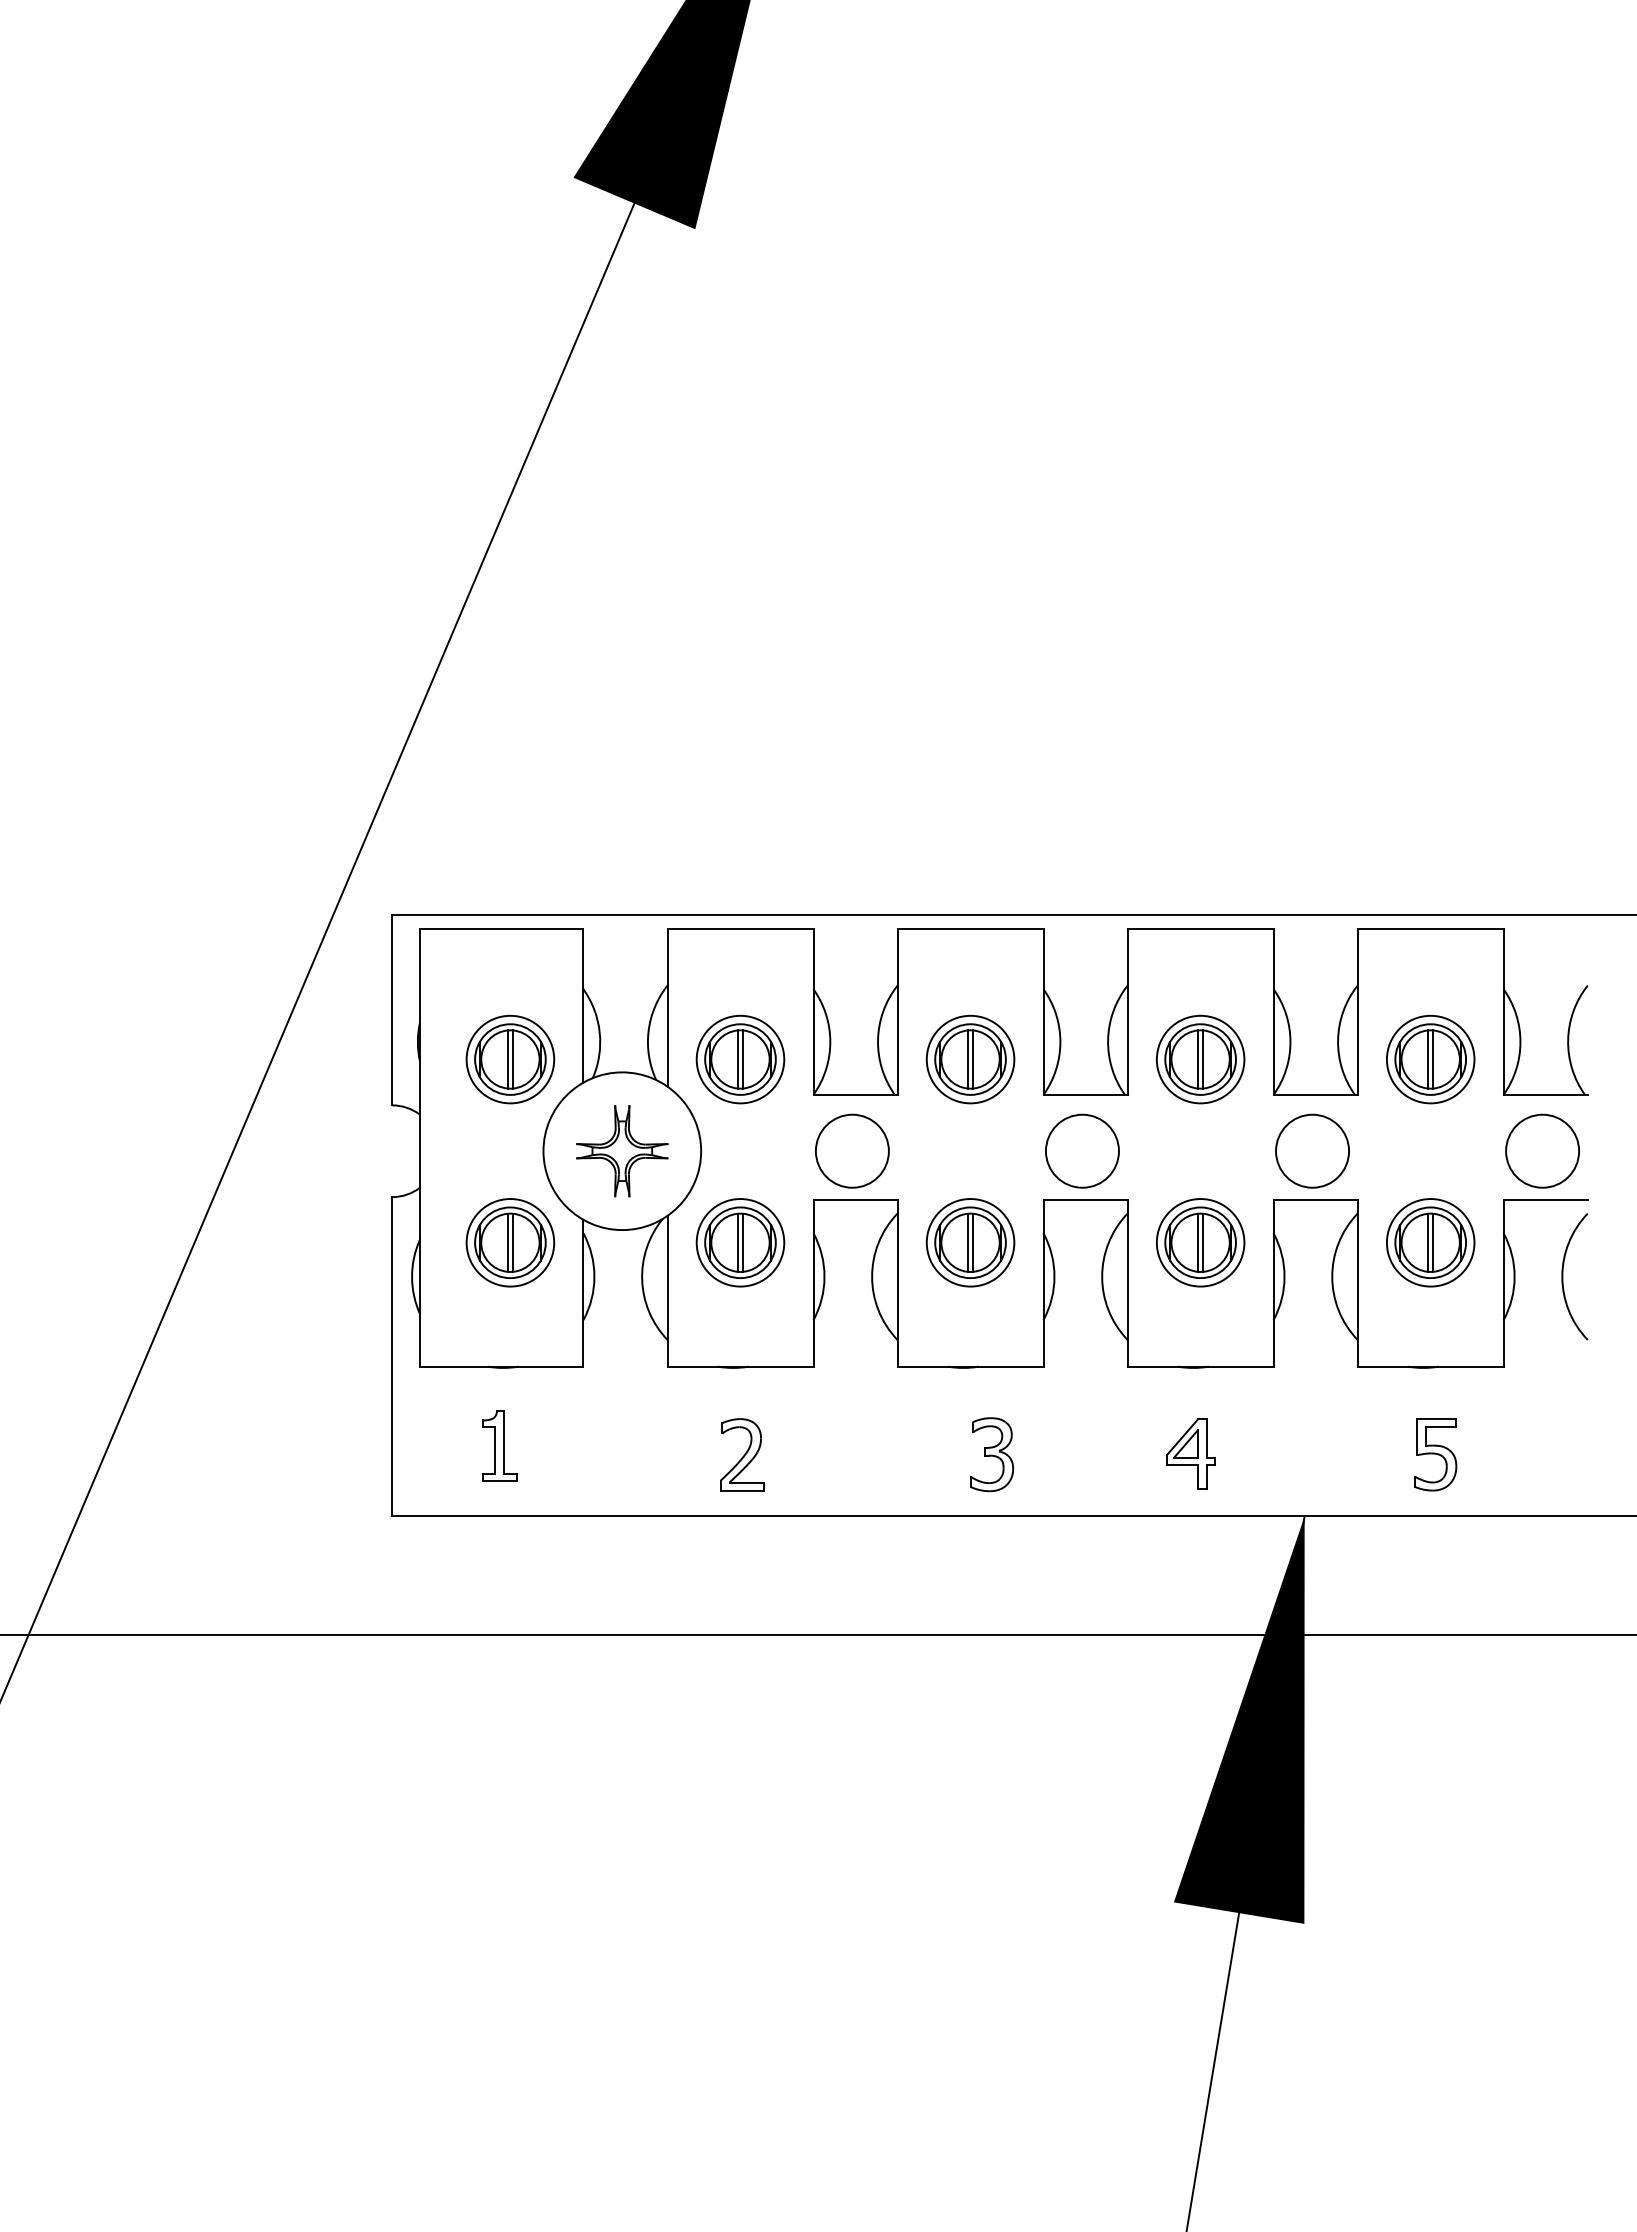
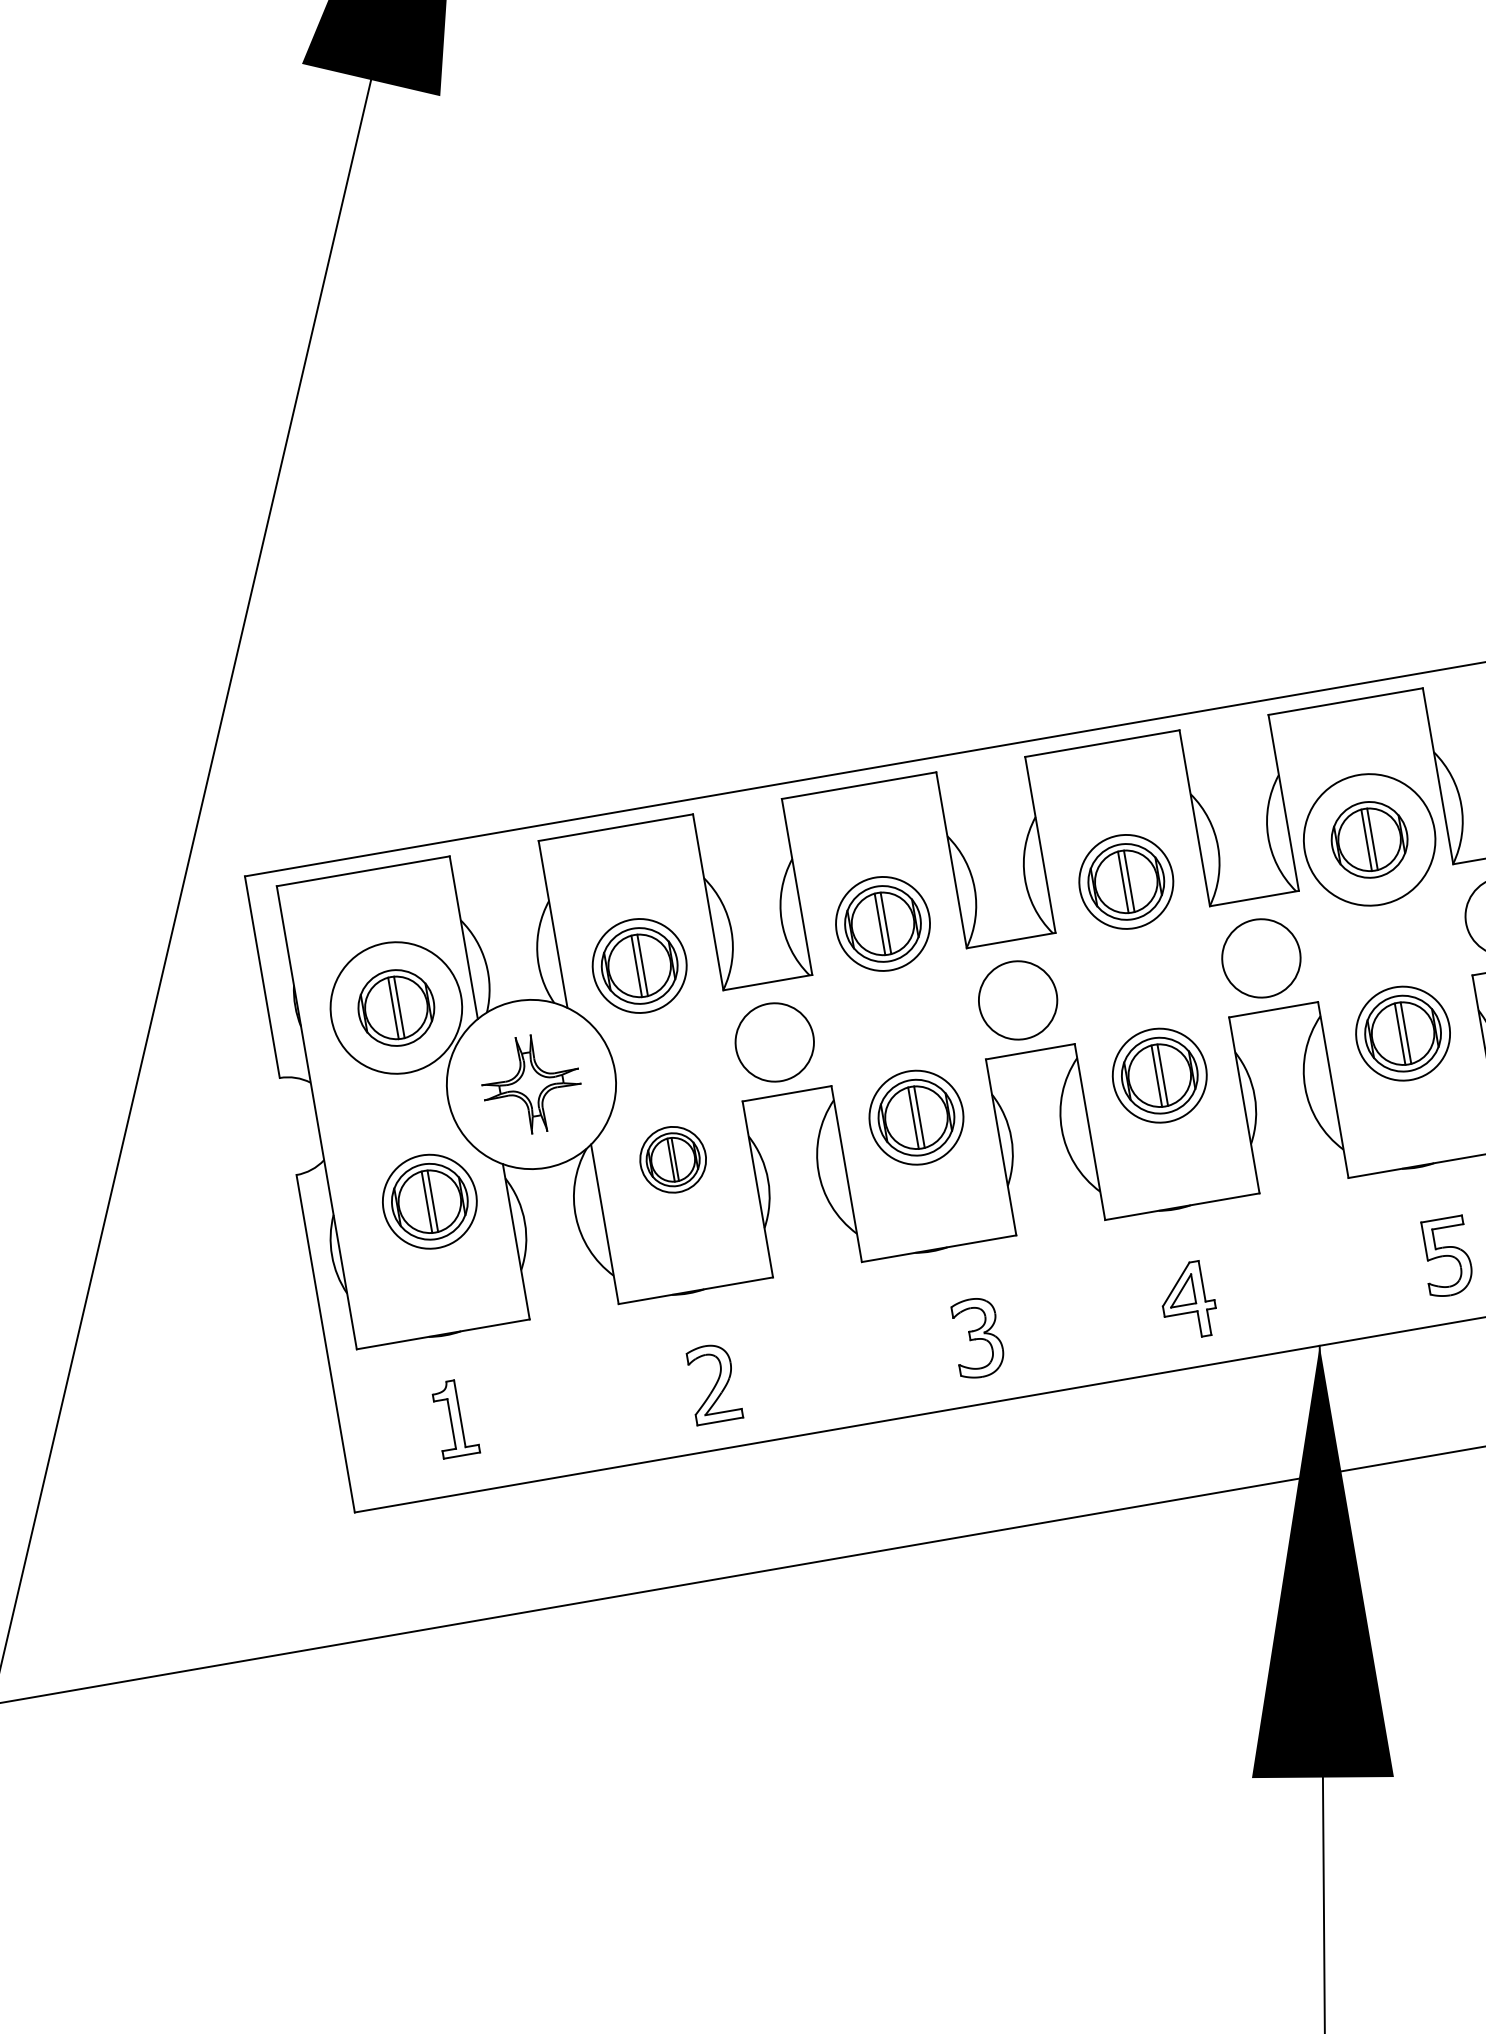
circle: (510, 1059) -> (396, 1007), size x1.4
circle: (1430, 1059) -> (1369, 839), size x1.4
part: (740, 1242) -> (673, 1159), size x0.7

